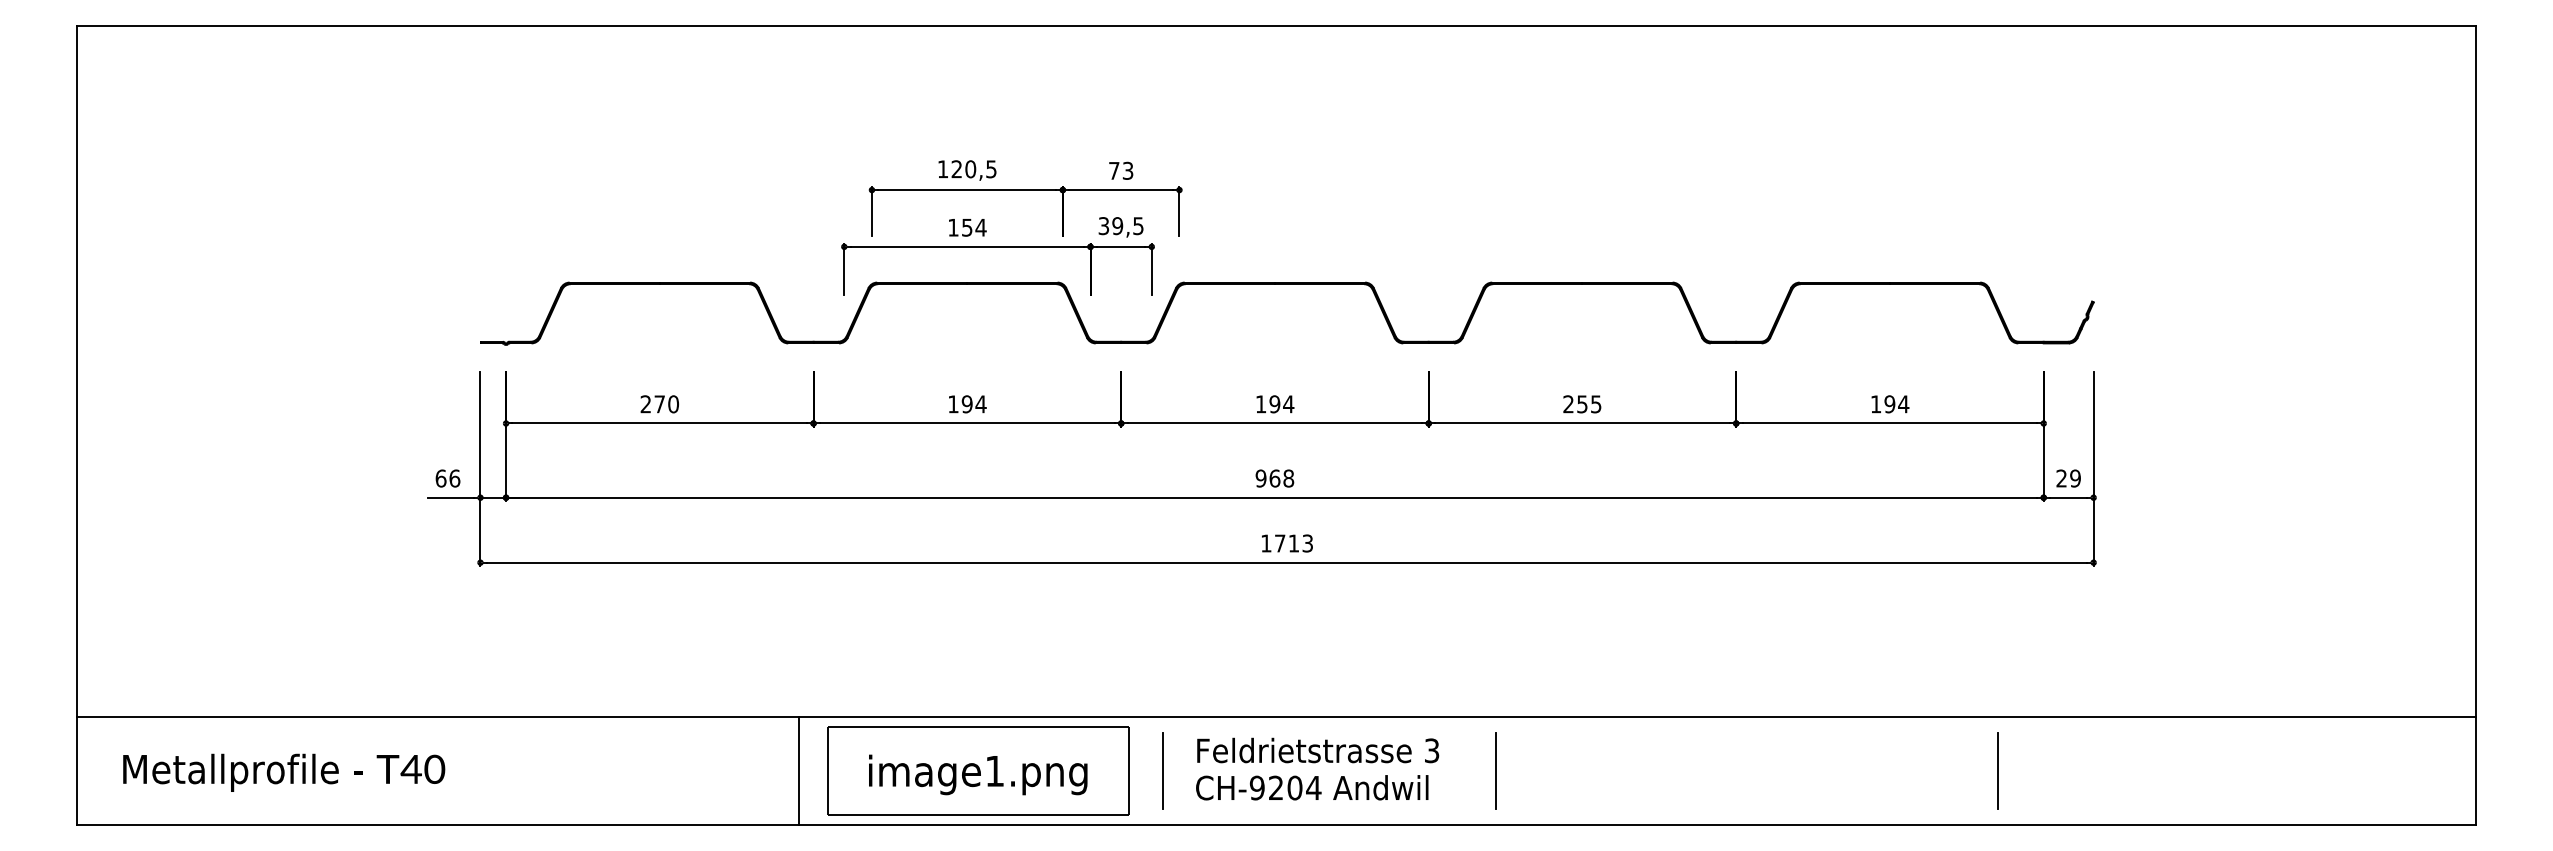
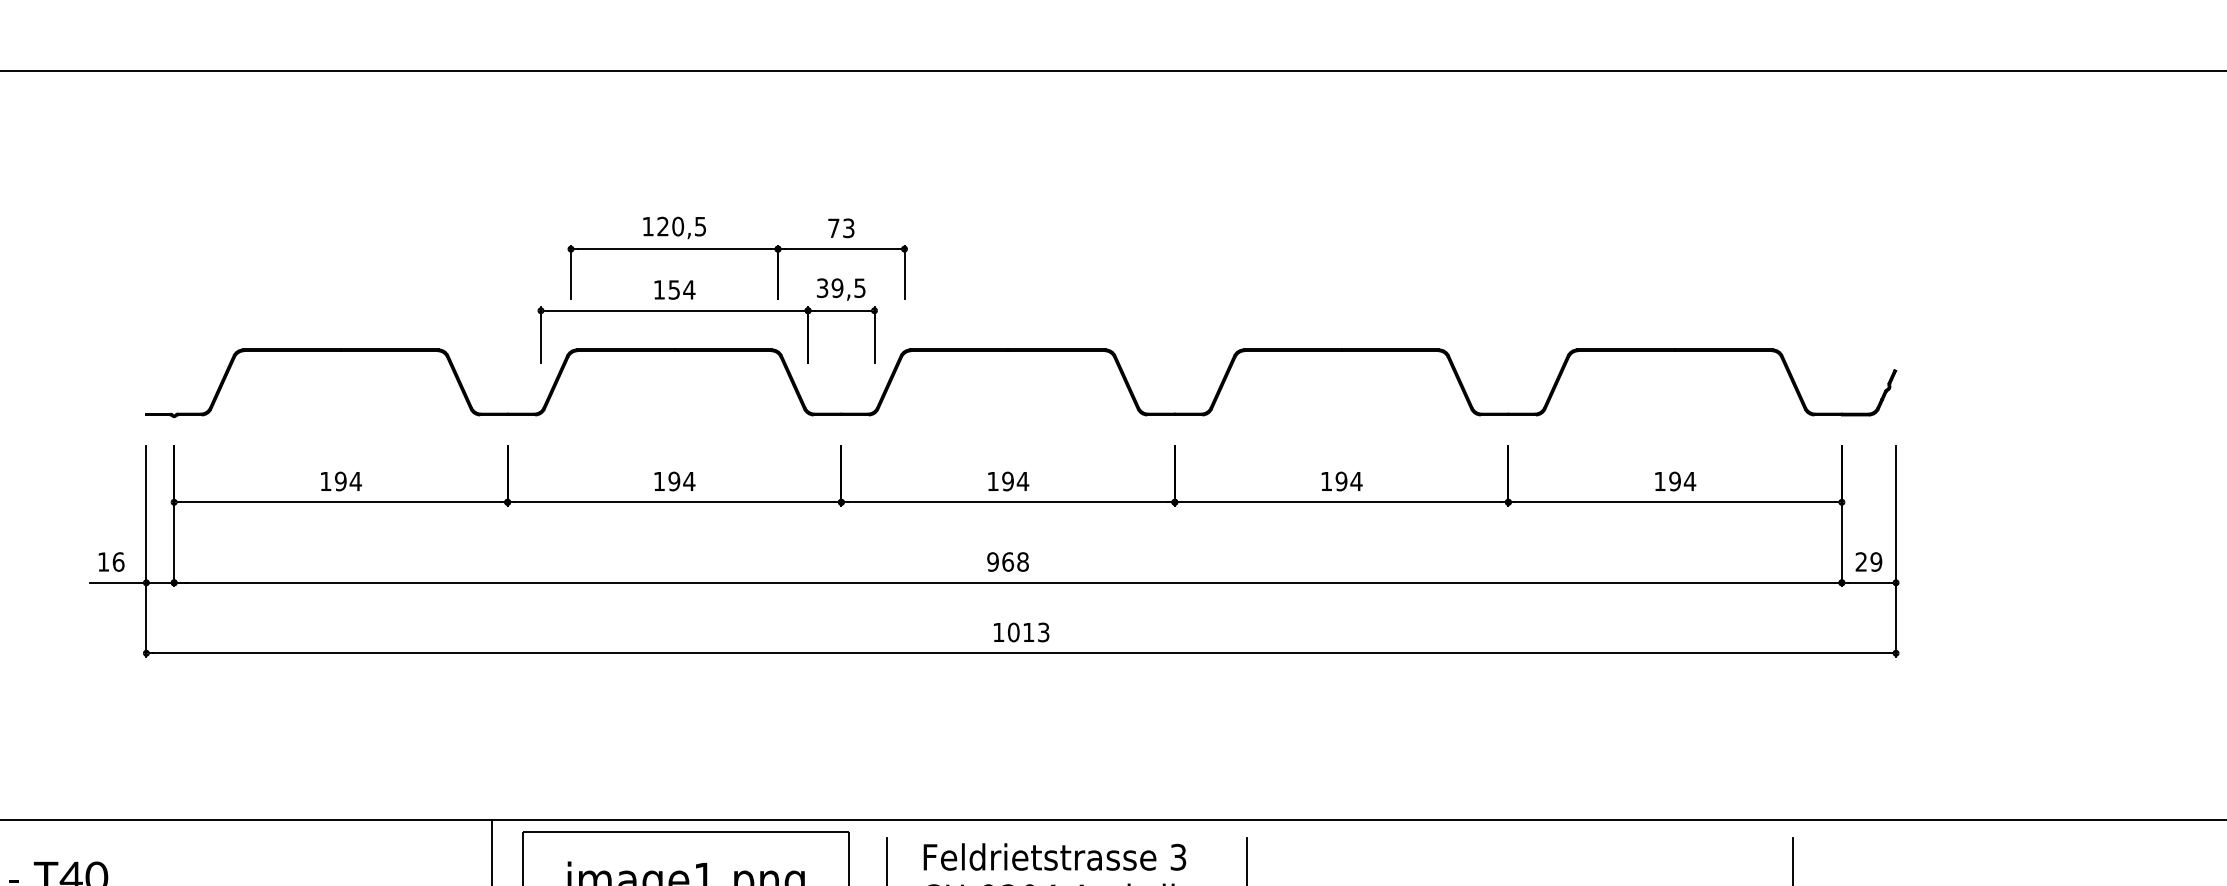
text: (659, 404) -> (340, 481), 270 -> 194
text: (1582, 404) -> (1341, 481), 255 -> 194
text: (440, 478) -> (103, 561), 66 -> 16
text: (1279, 543) -> (1013, 632), 1713 -> 1013

